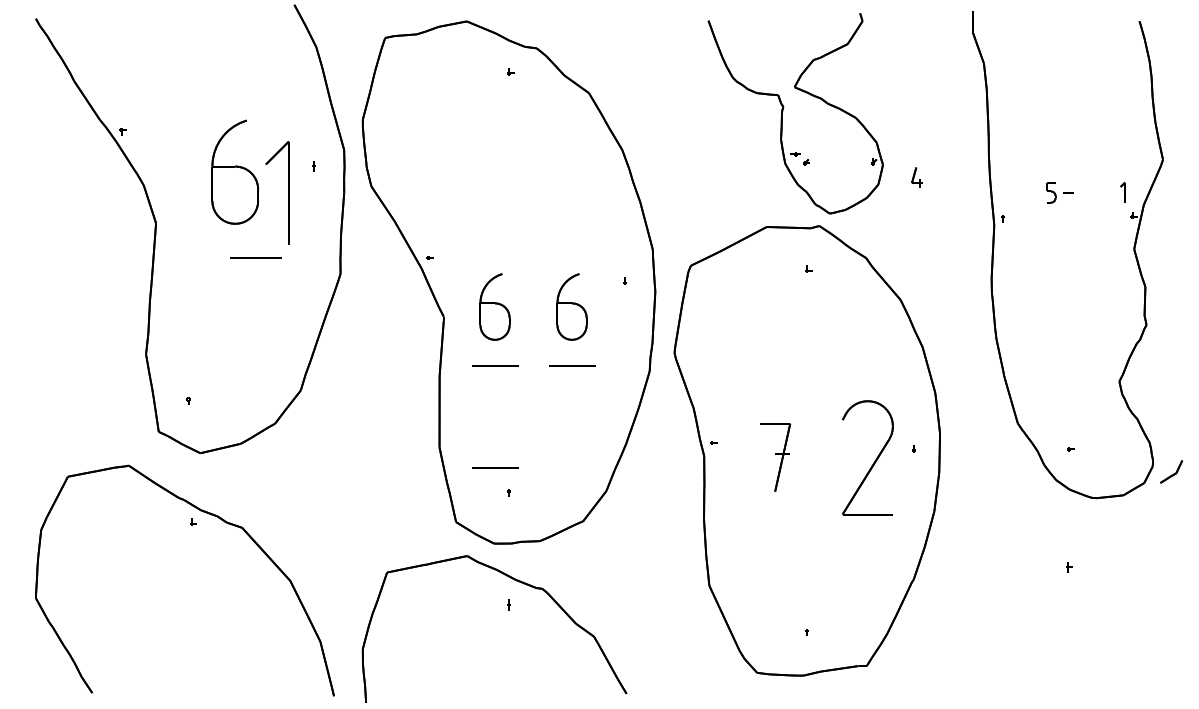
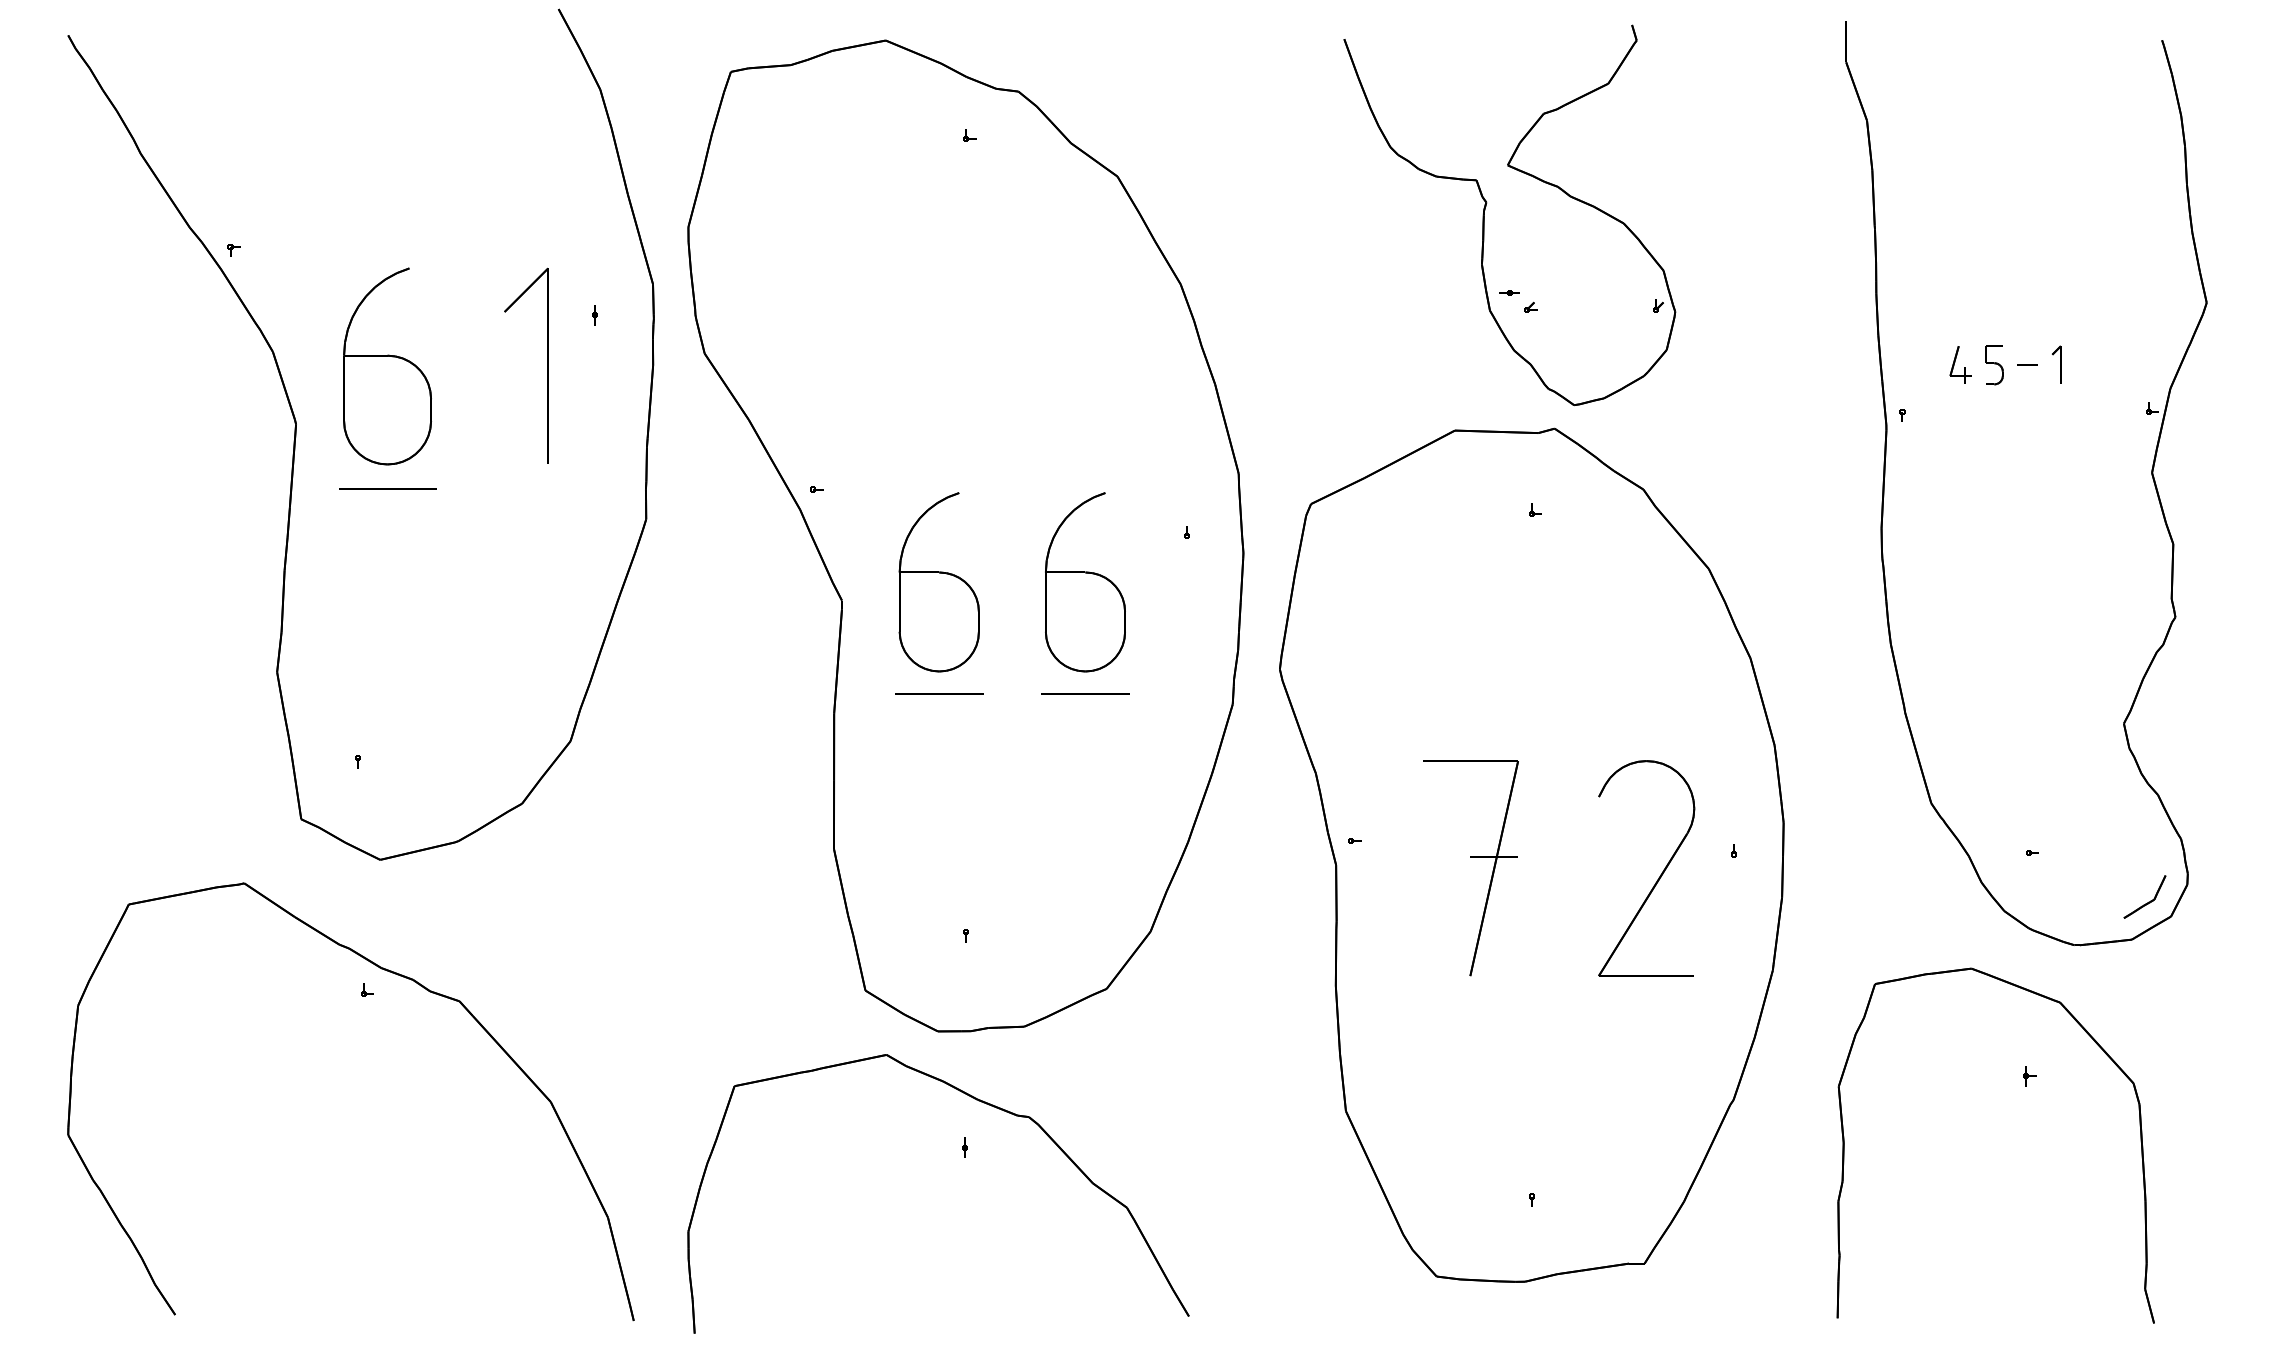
part: (235, 171) -> (388, 365), moved
part: (916, 177) -> (1959, 365), moved
part: (1122, 192) -> (2055, 365), moved
line: (255, 257) -> (386, 488), moved
part: (494, 306) -> (938, 581), size x1.43
part: (571, 306) -> (1084, 581), size x1.43
part: (775, 457) -> (1471, 867), size x1.67
line: (495, 467) -> (940, 886), removed
part: (1171, 471) -> (2145, 896), moved
part: (1108, 555) -> (2103, 1053), added

